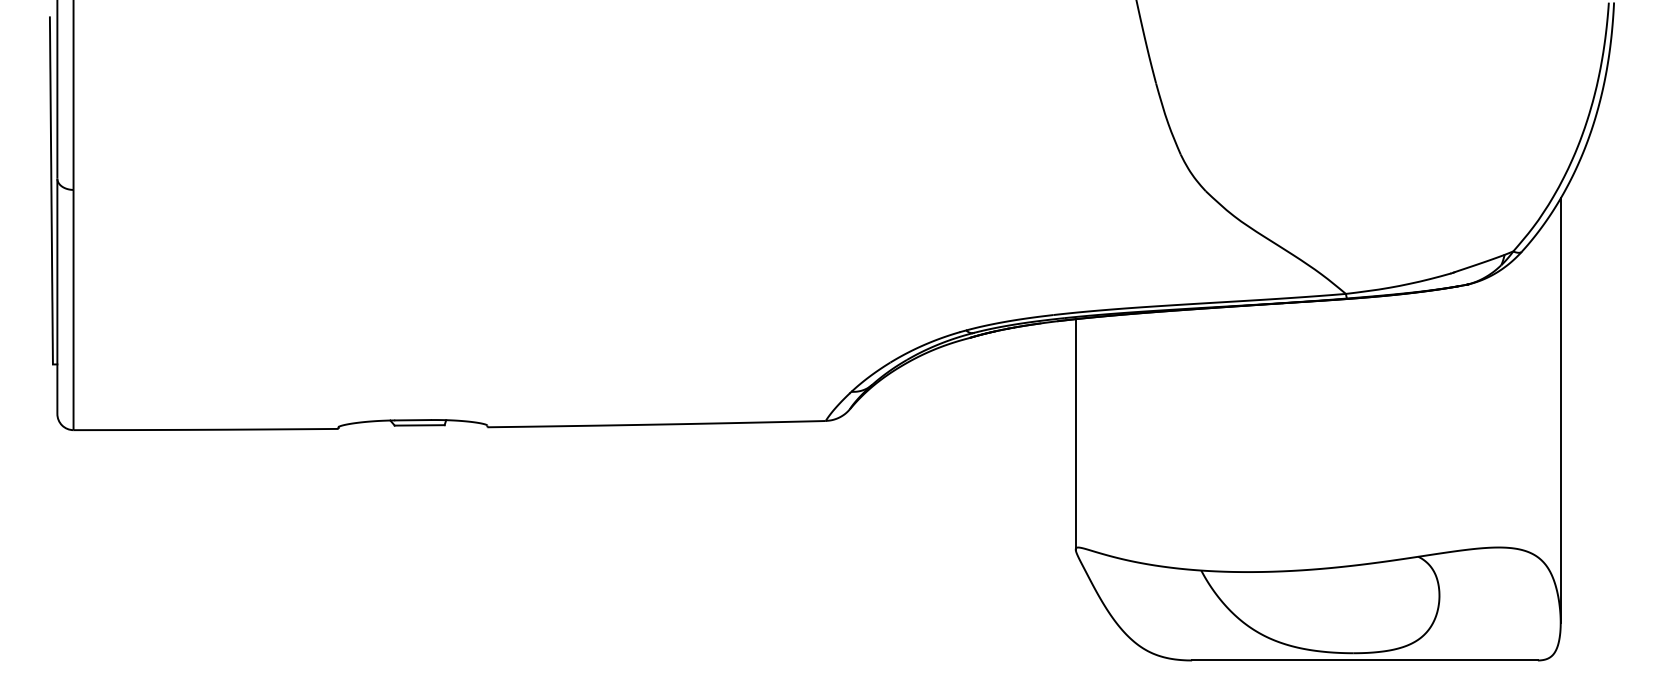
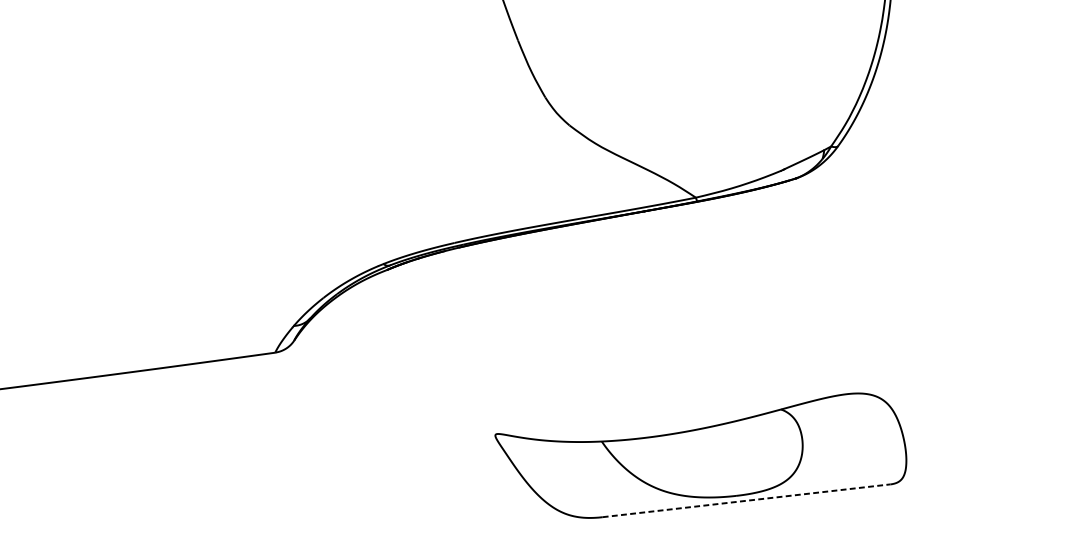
line: (1560, 410) -> (885, 274), removed
line: (1075, 434) -> (484, 340), removed
line: (1365, 660) -> (746, 500), solid -> dashed

